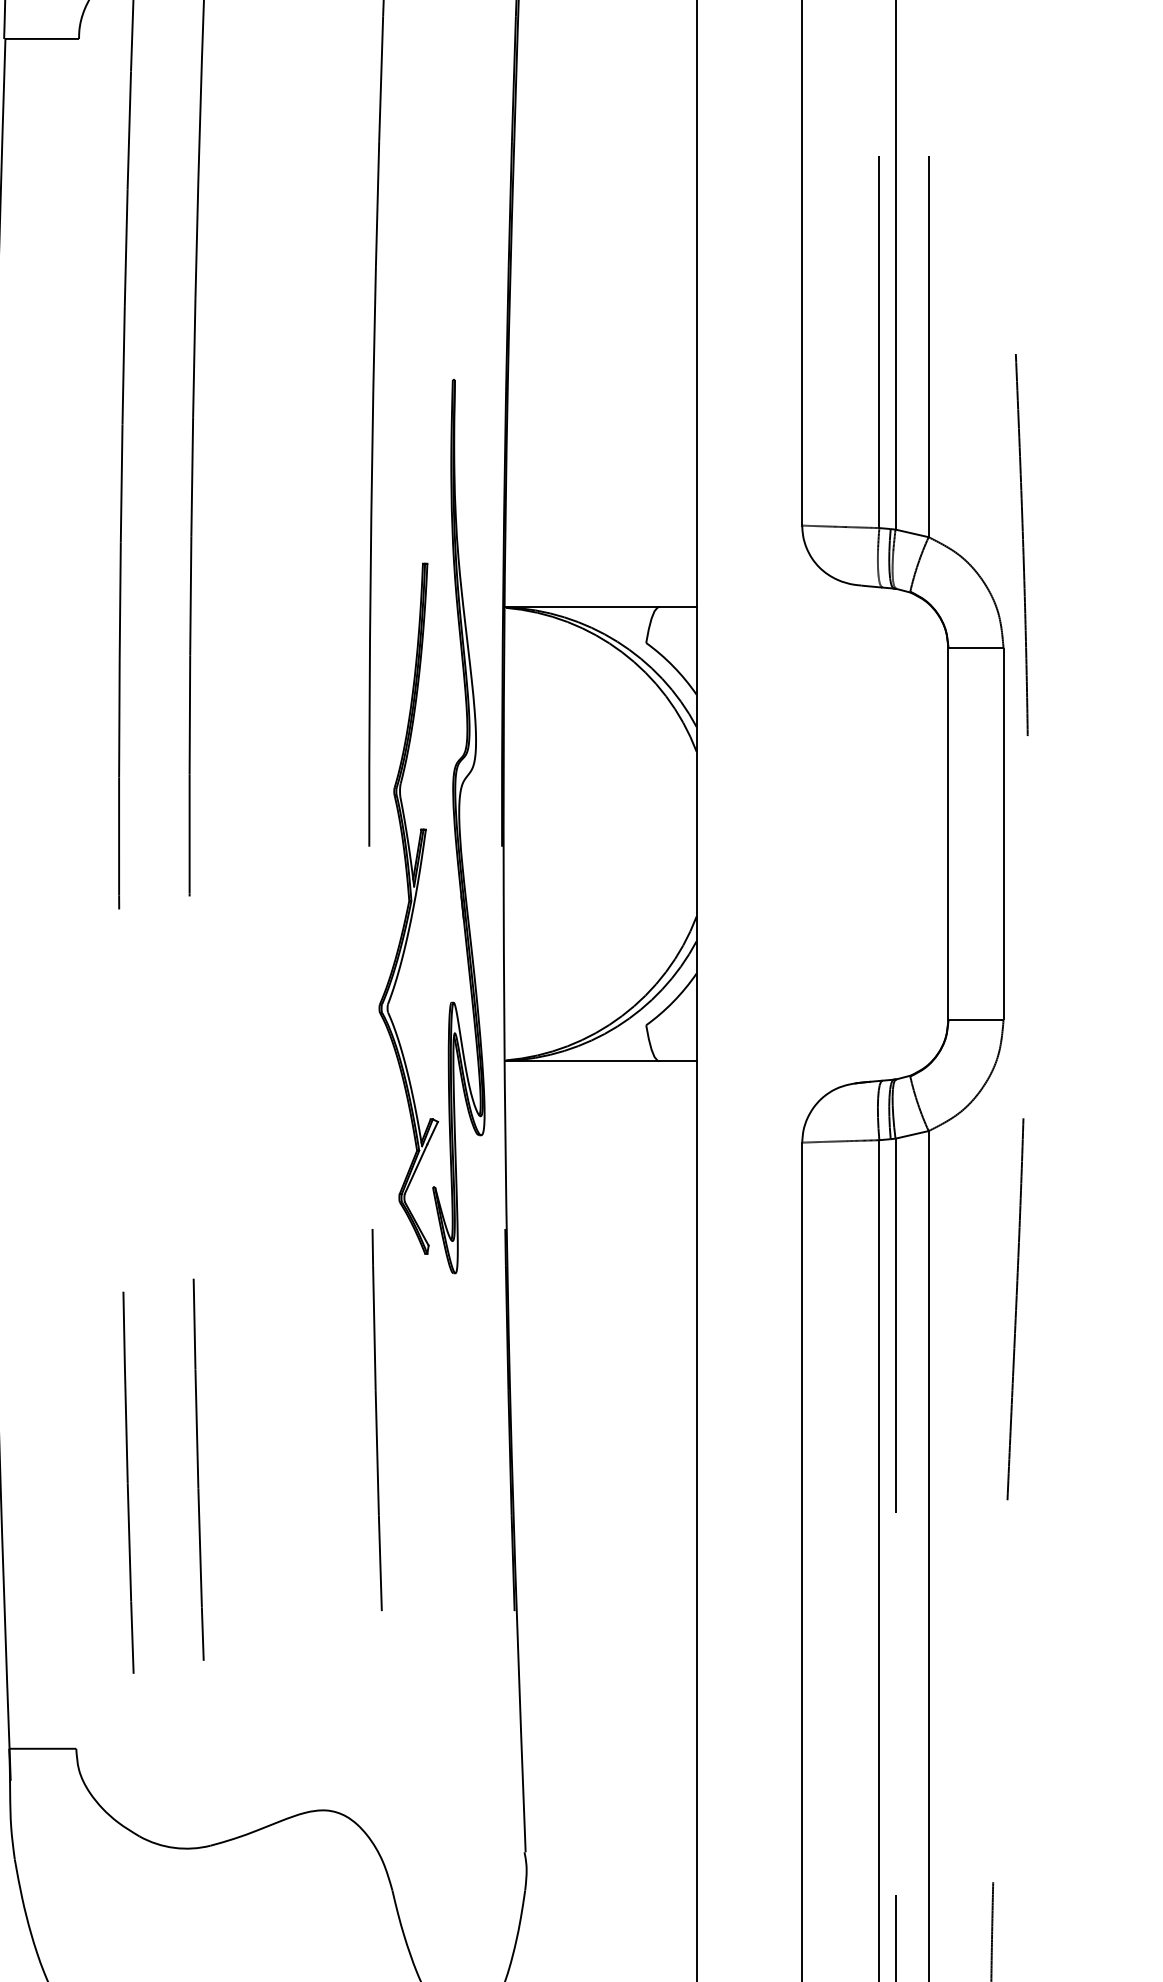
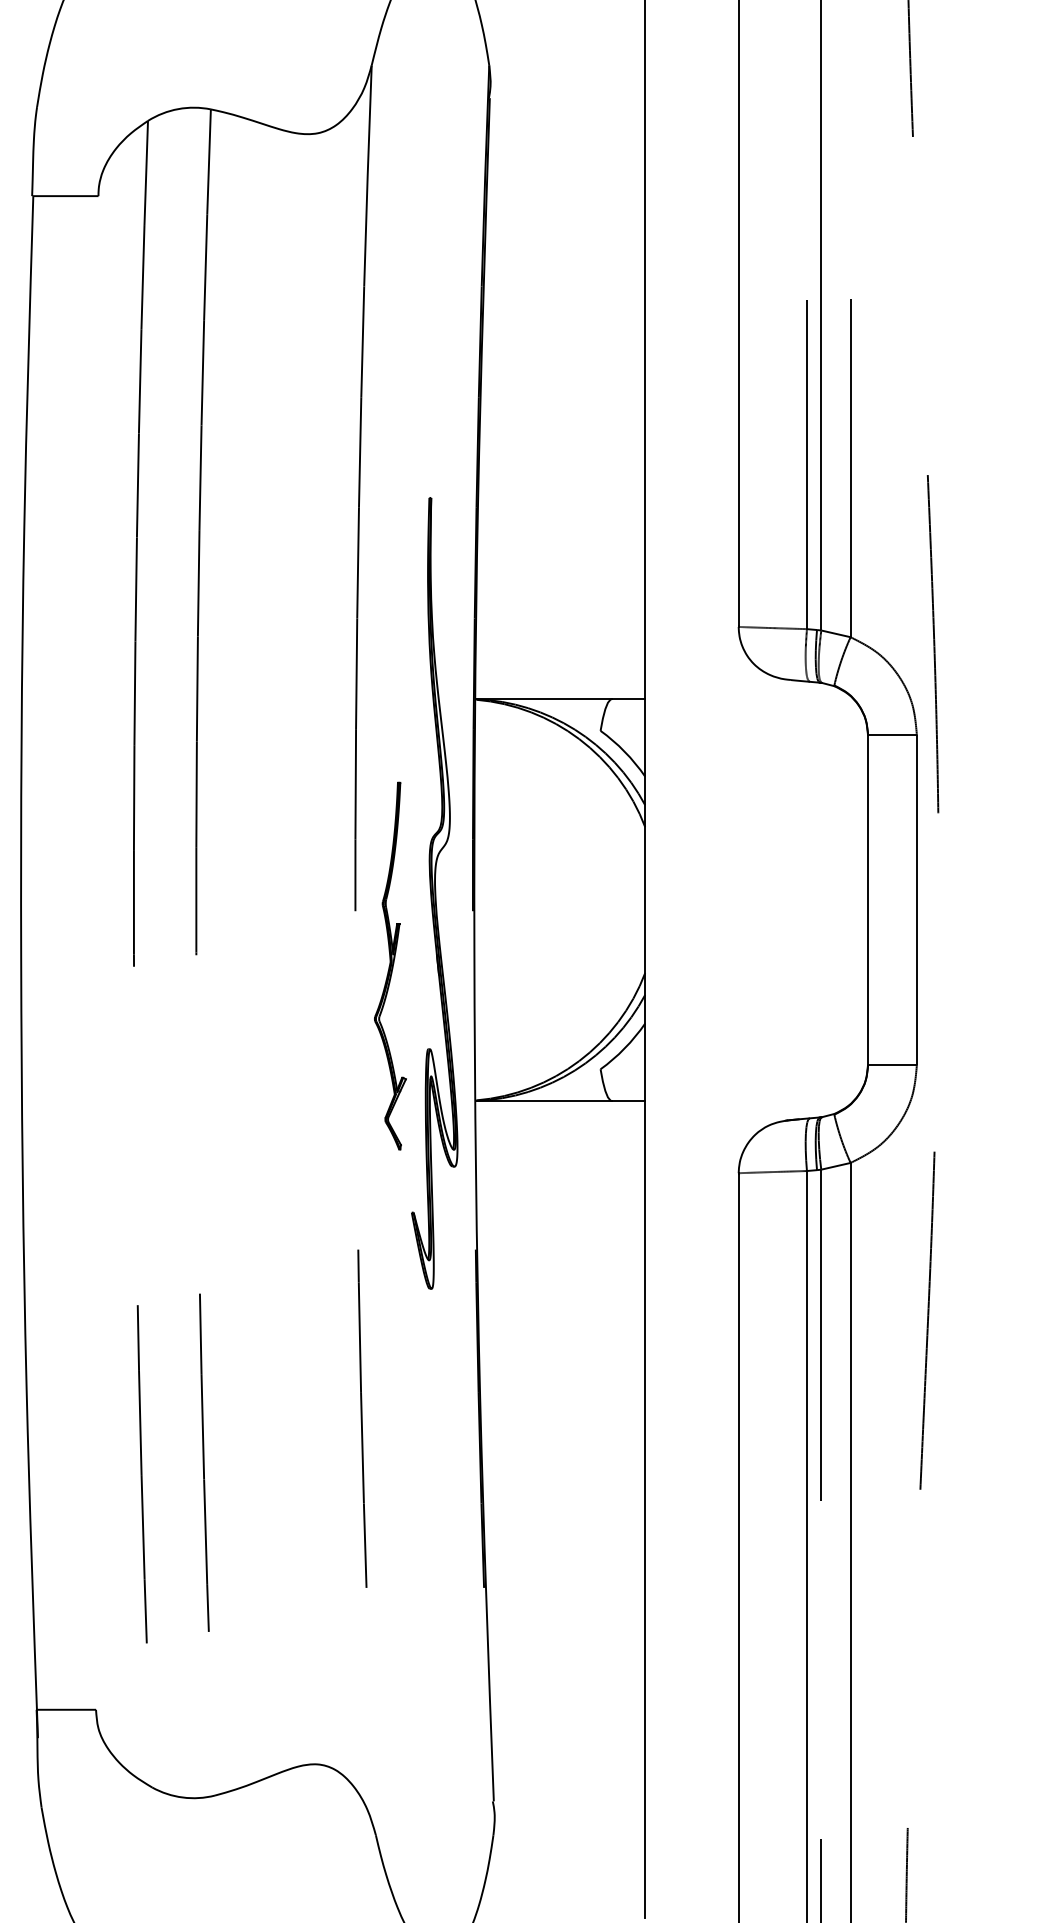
part: (408, 908) -> (390, 965), size x0.6

